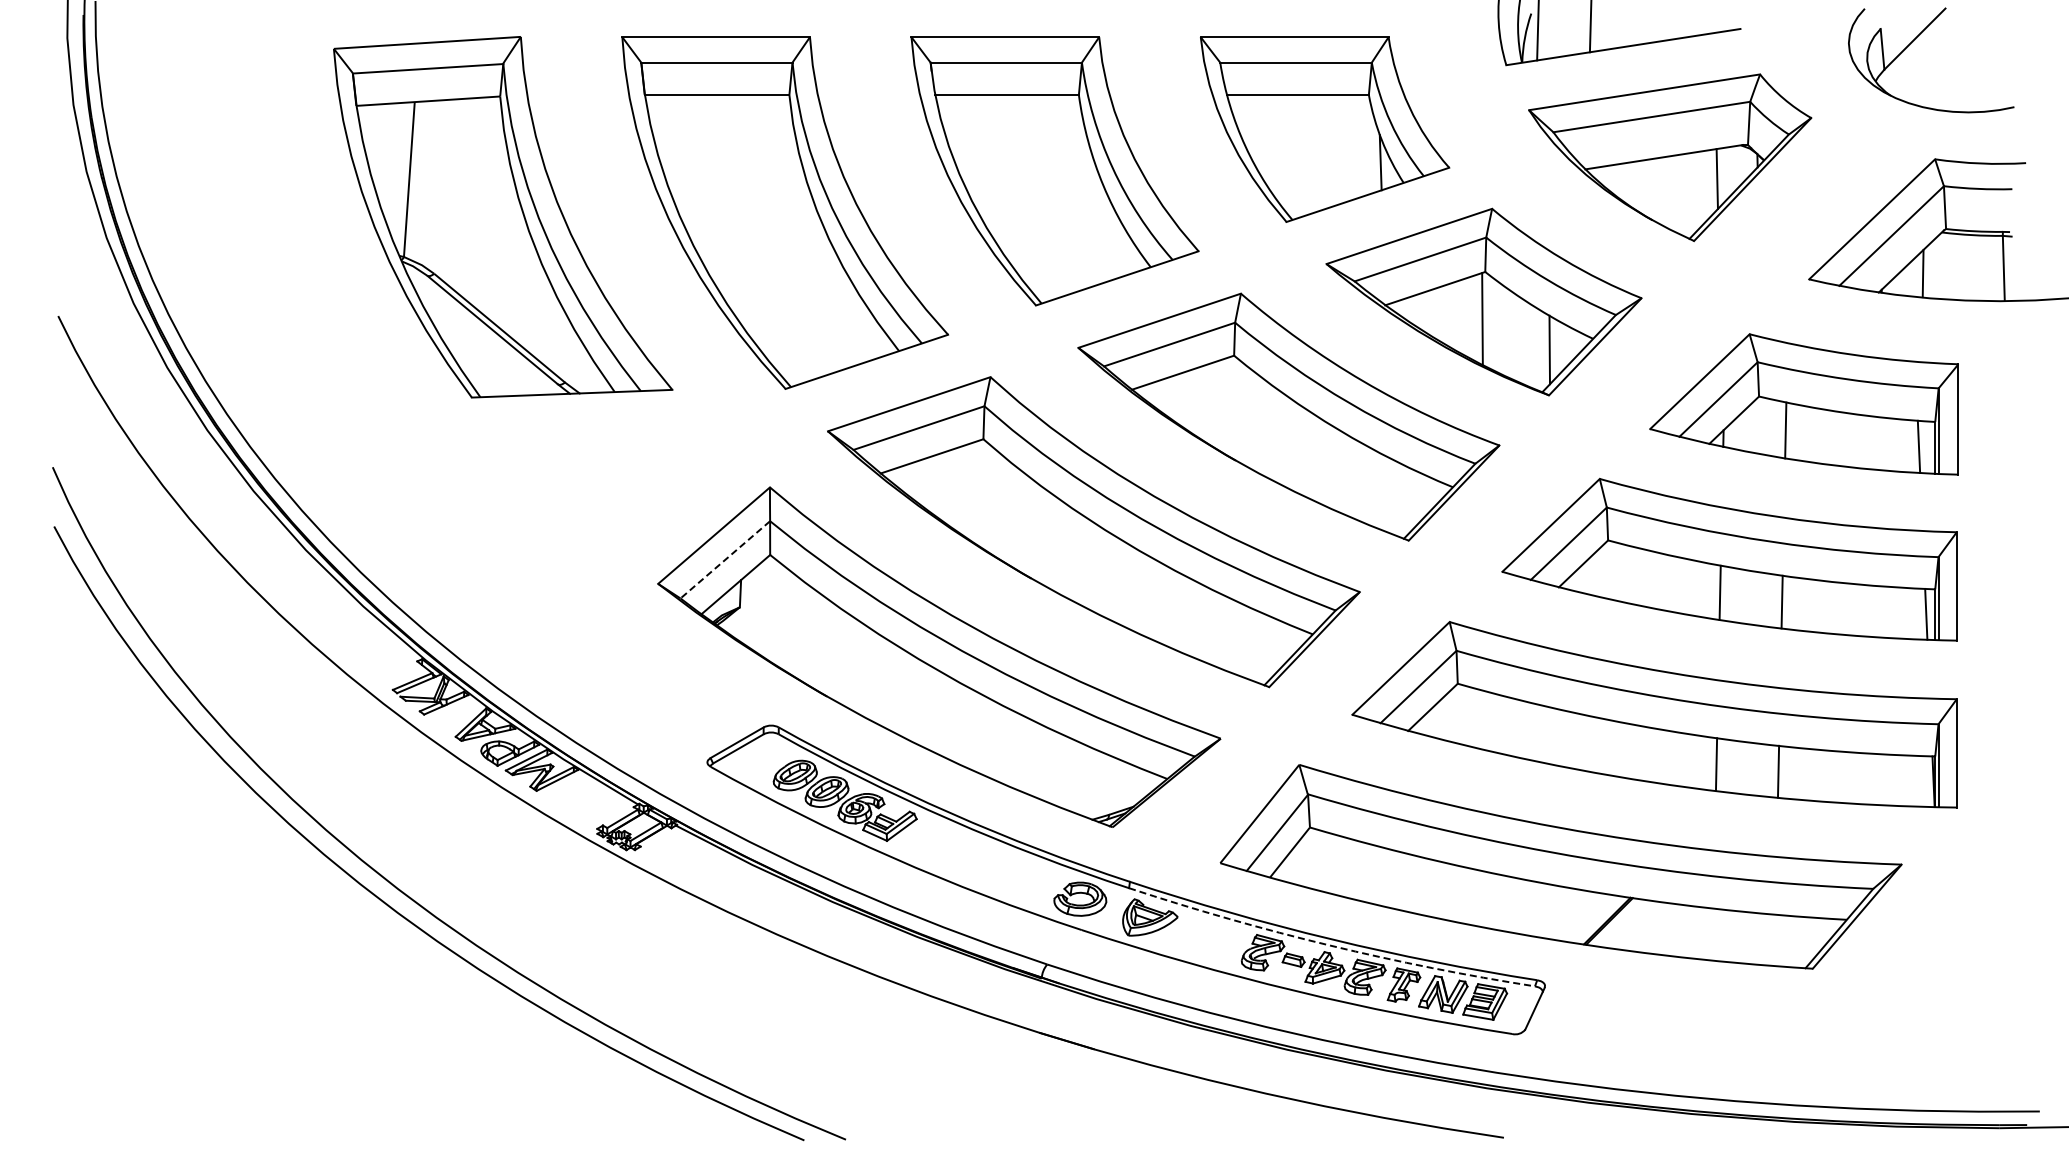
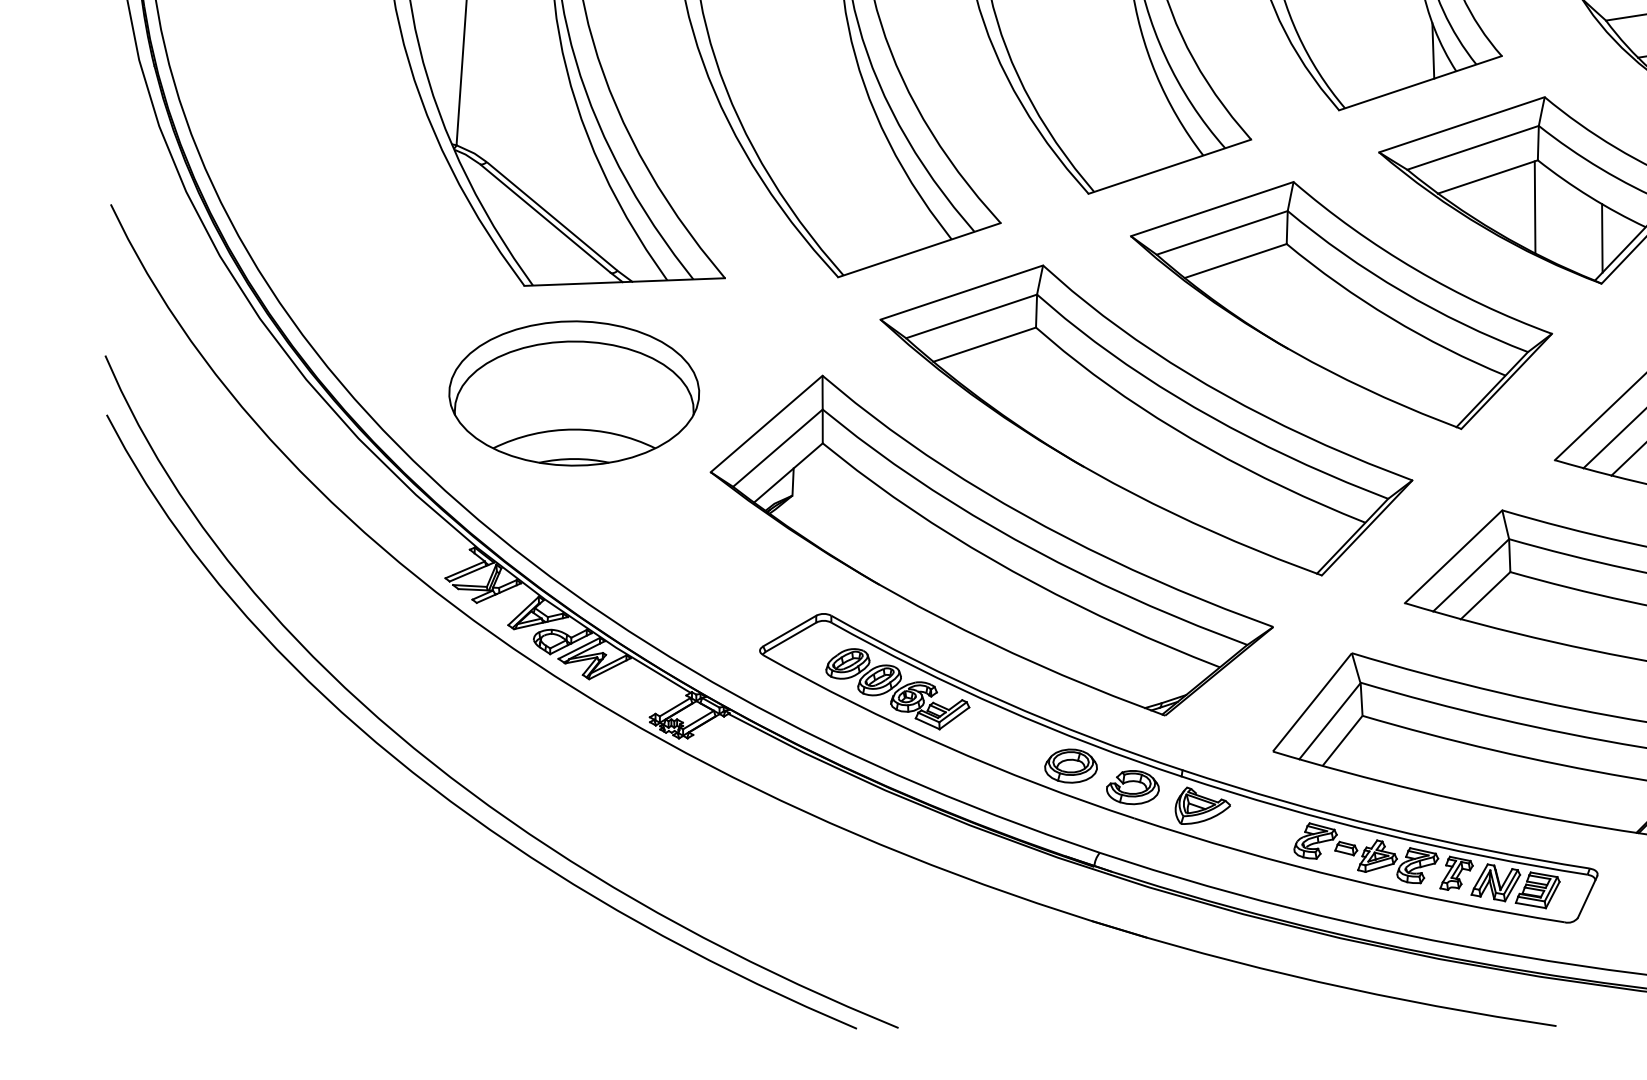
part: (521, 505) -> (574, 393), added
line: (724, 560) -> (777, 448), dashed -> solid
part: (1018, 877) -> (1071, 765), added
arc: (1330, 945) -> (1383, 833), dashed -> solid

